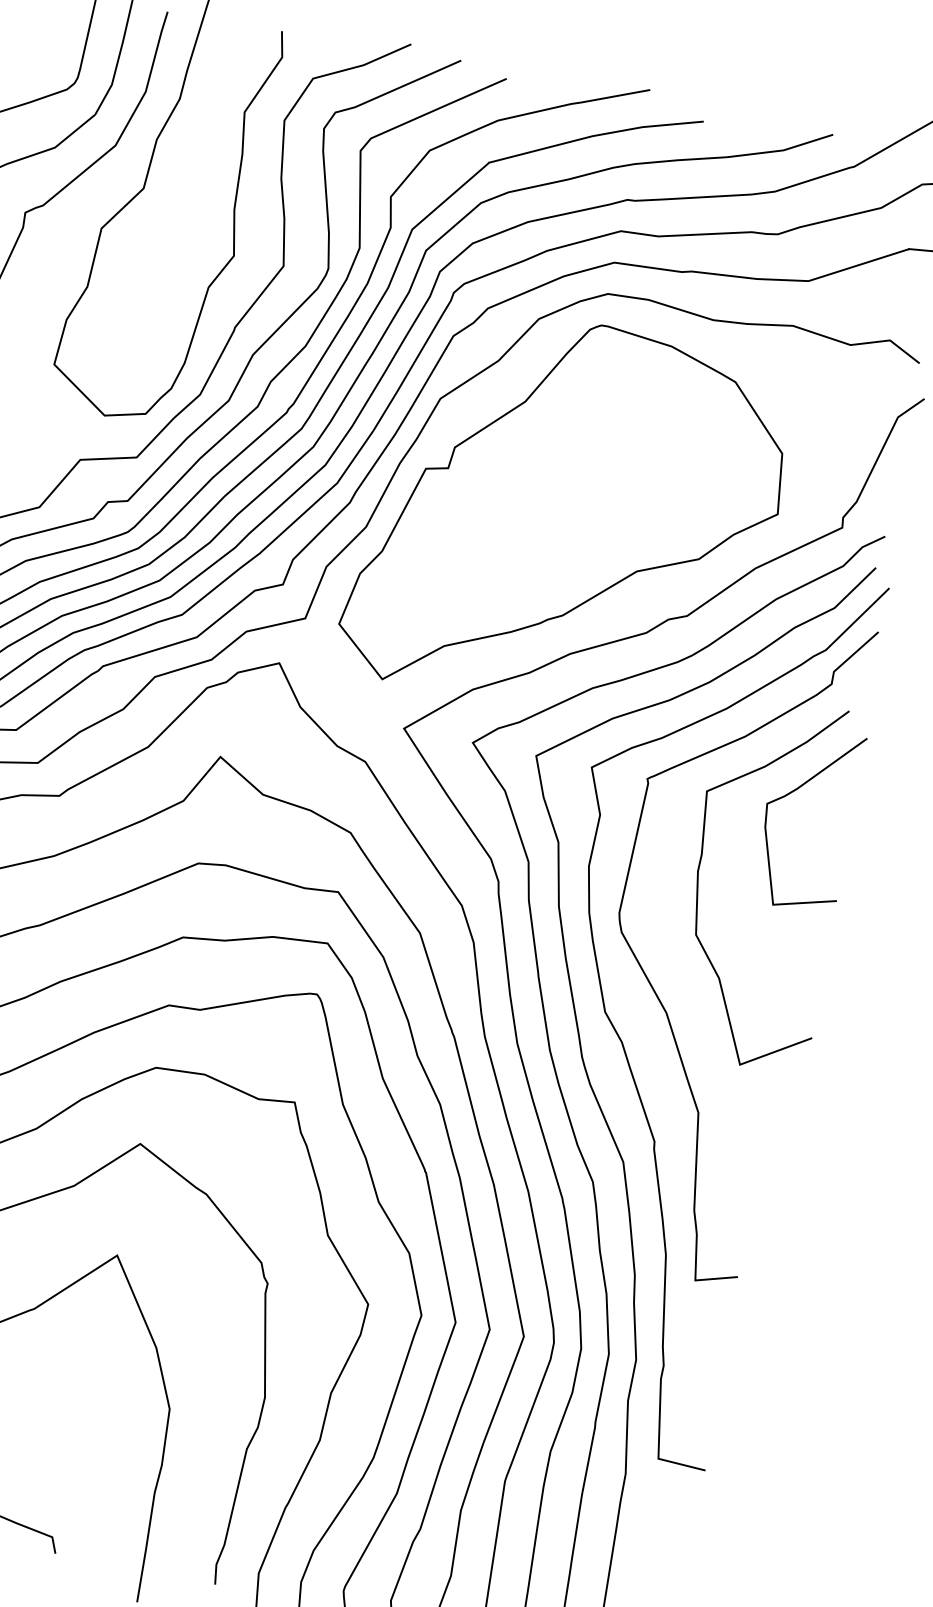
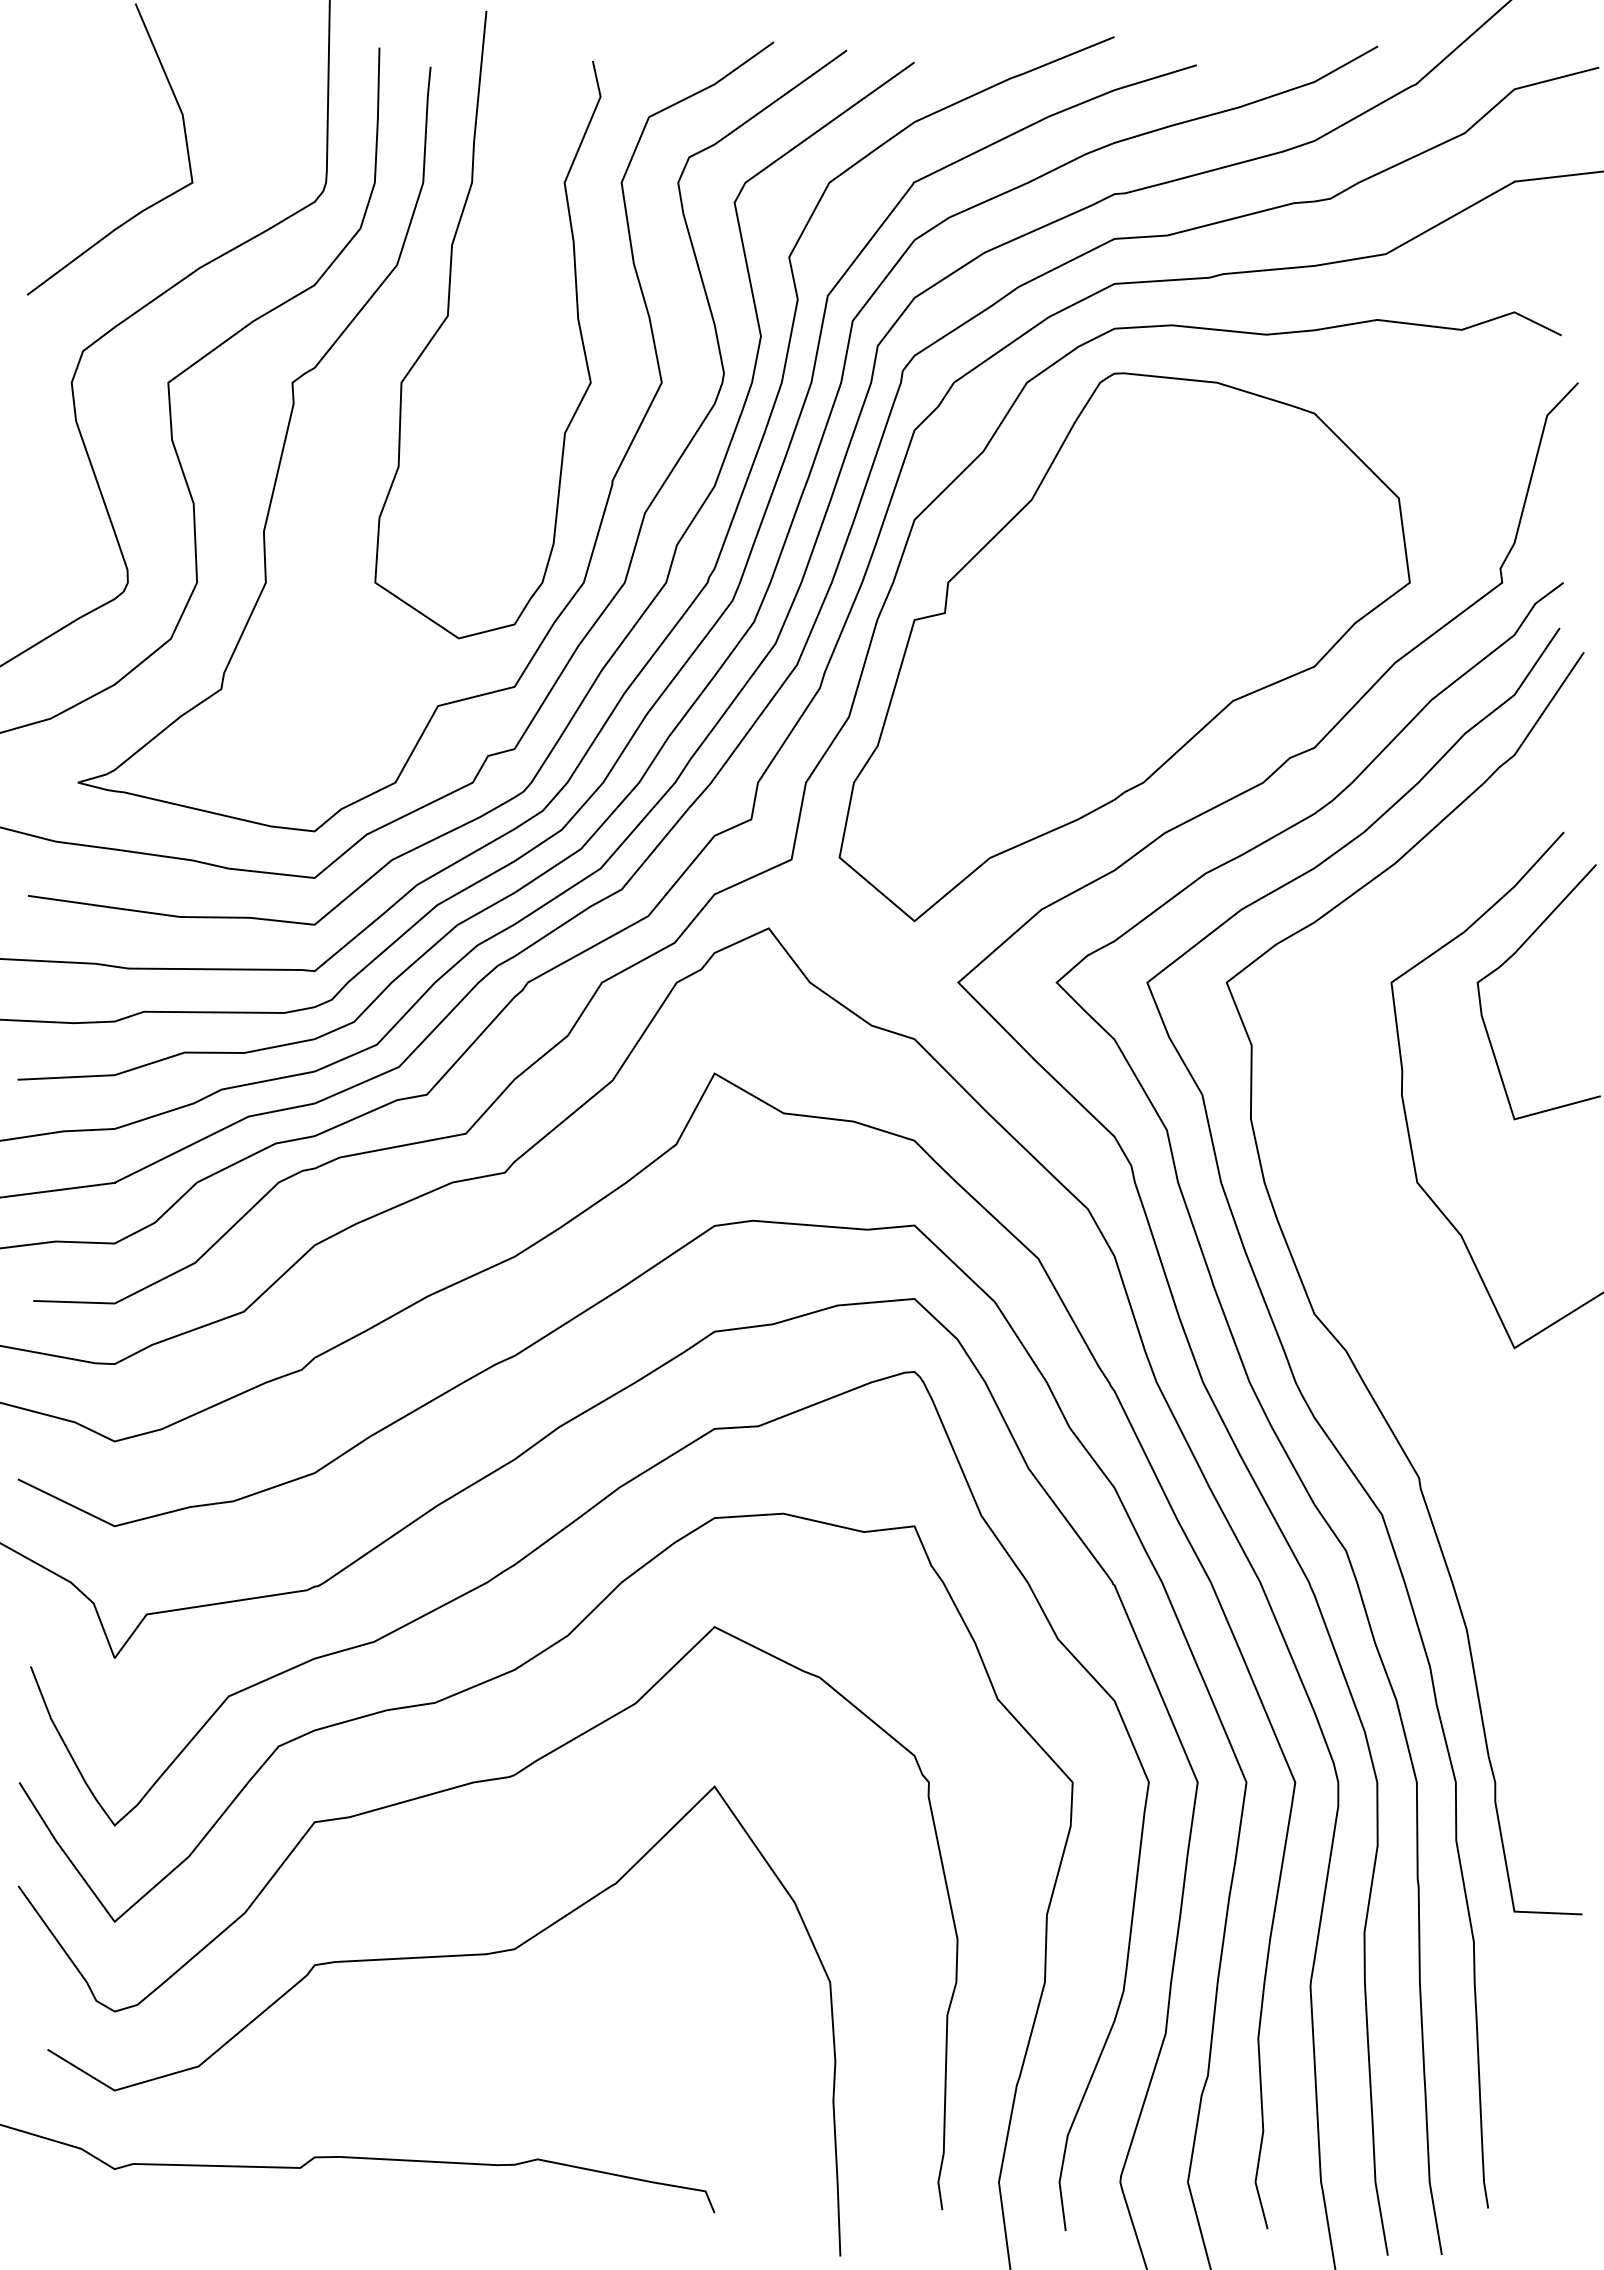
curve: (649, 980) -> (1366, 1258), removed

